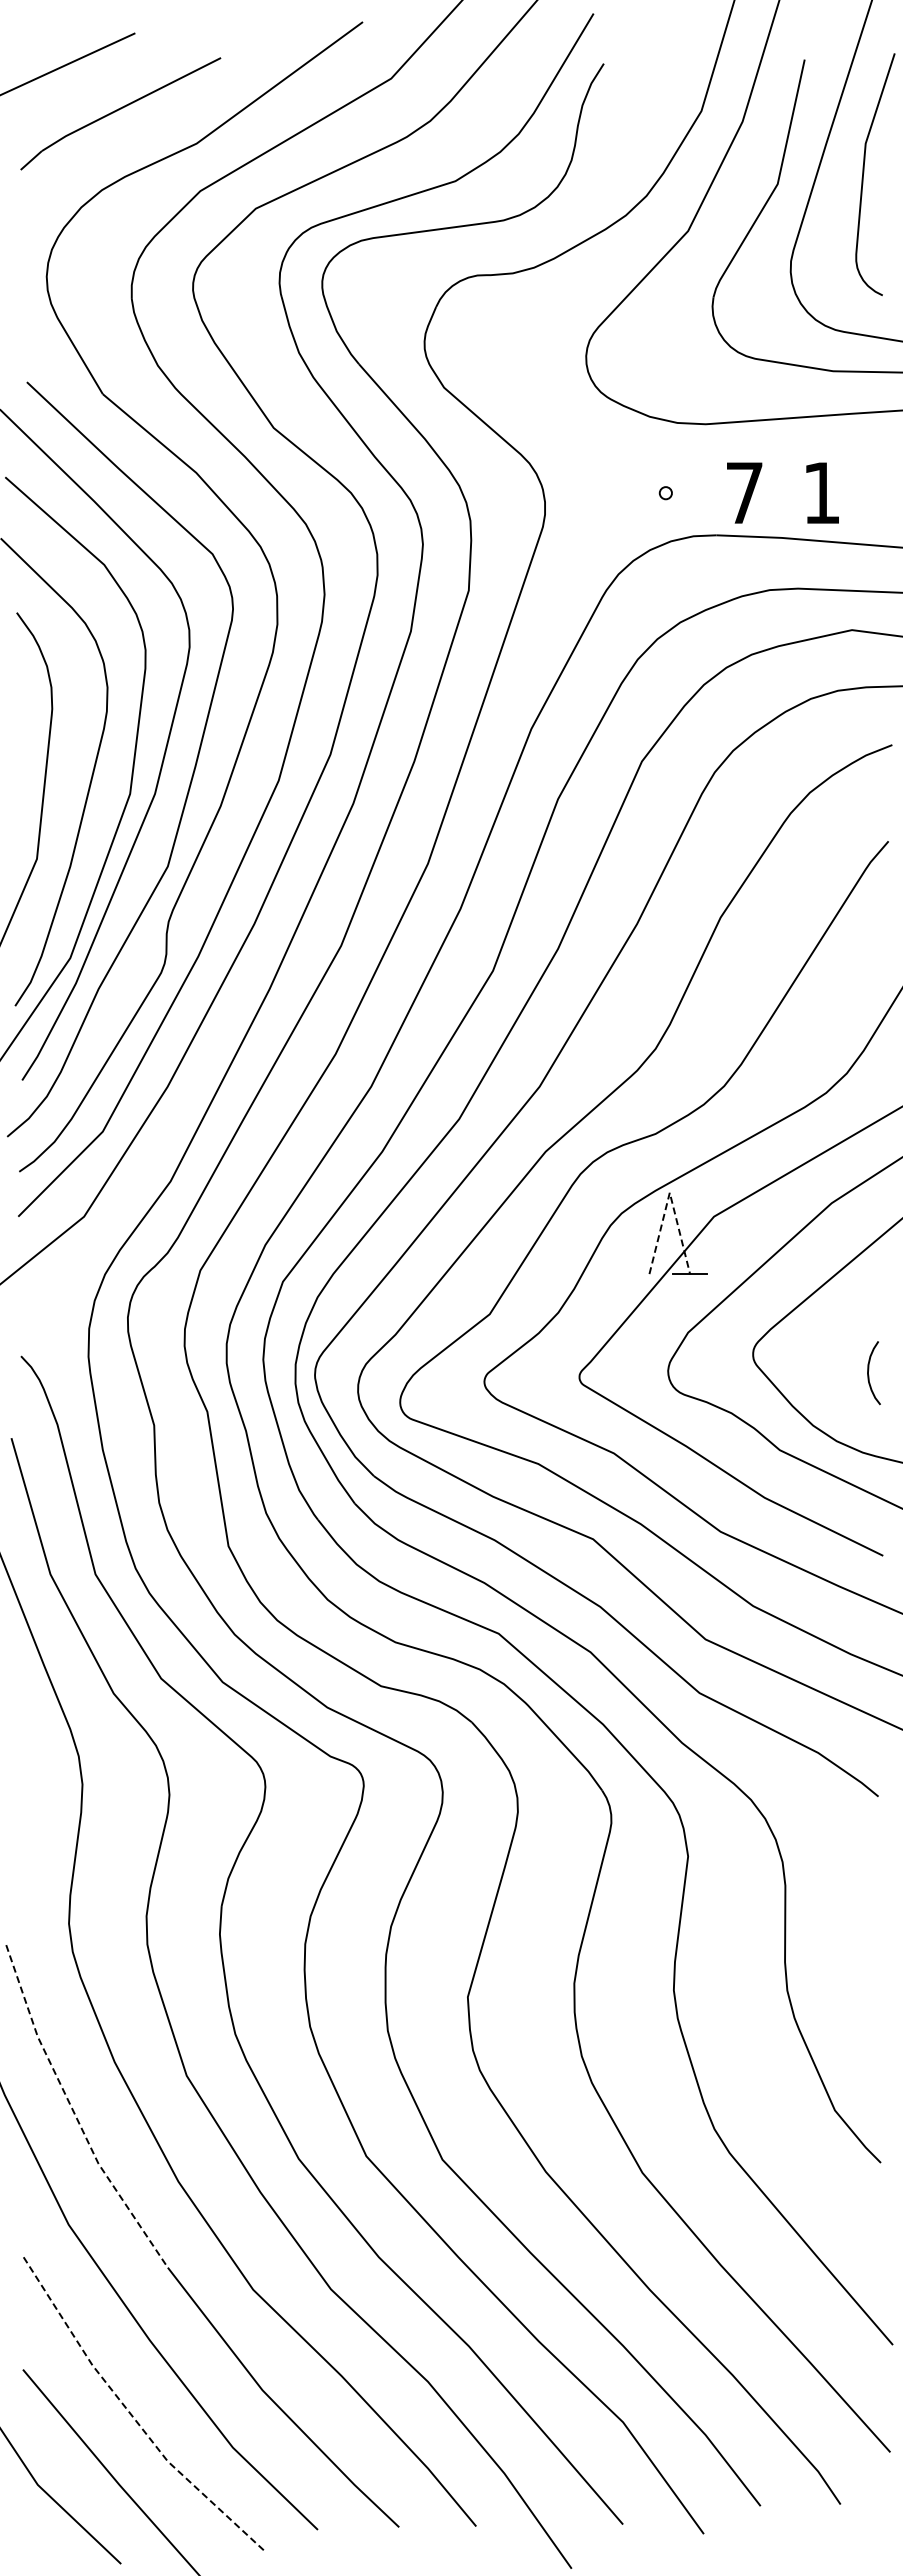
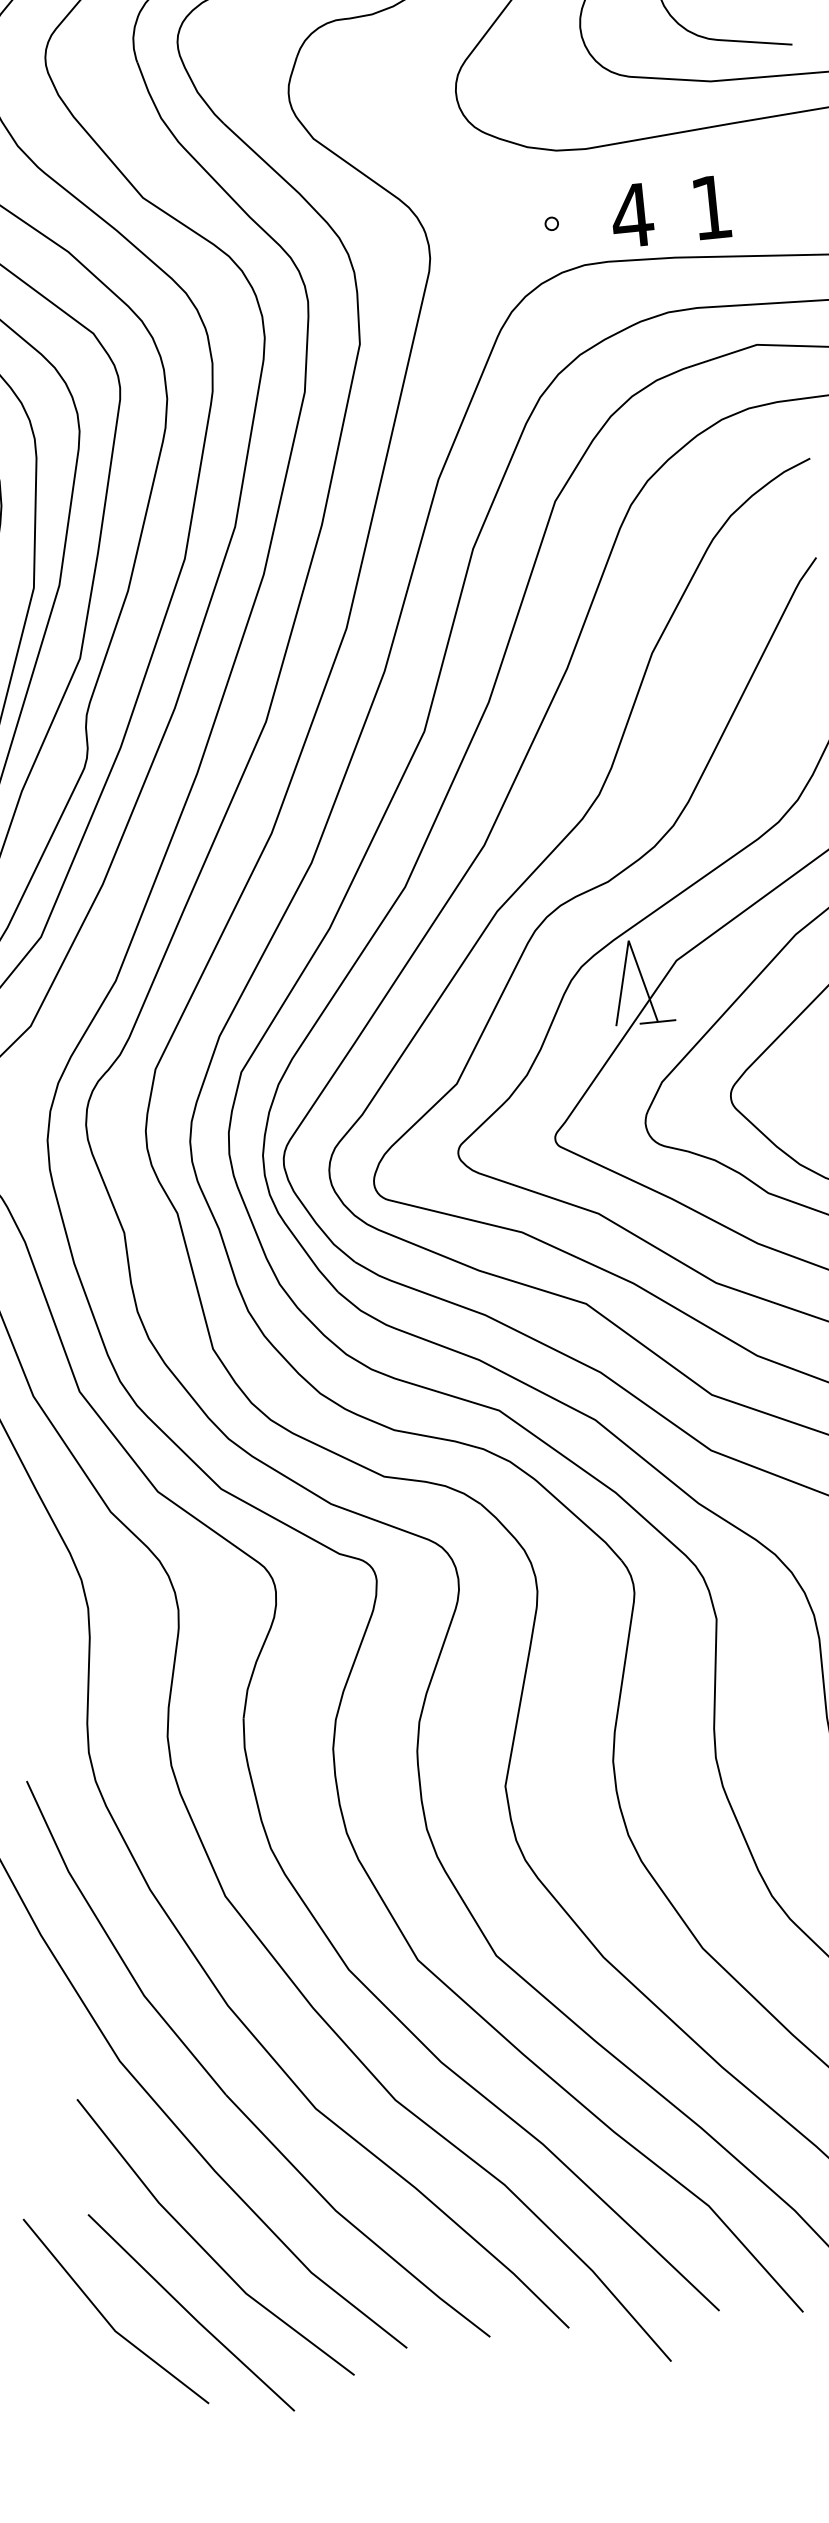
text: (744, 492) -> (632, 214), 7 -> 4
line: (669, 1192) -> (628, 940), dashed -> solid
line: (74, 2113) -> (114, 1946), dashed -> solid
line: (131, 2414) -> (204, 2249), dashed -> solid

